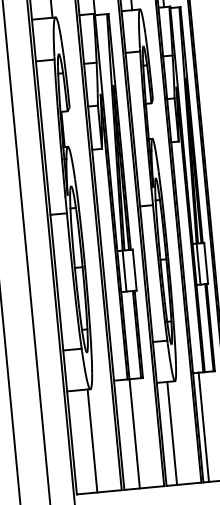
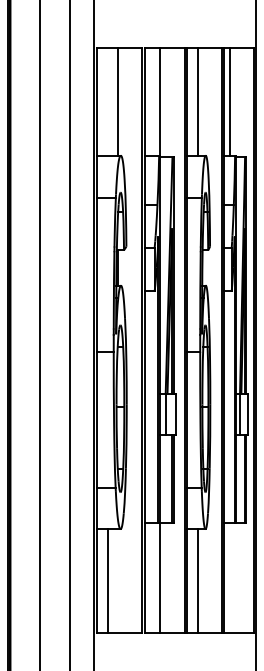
line: (203, 427) -> (229, 577), removed
line: (92, 440) -> (107, 580), moved

